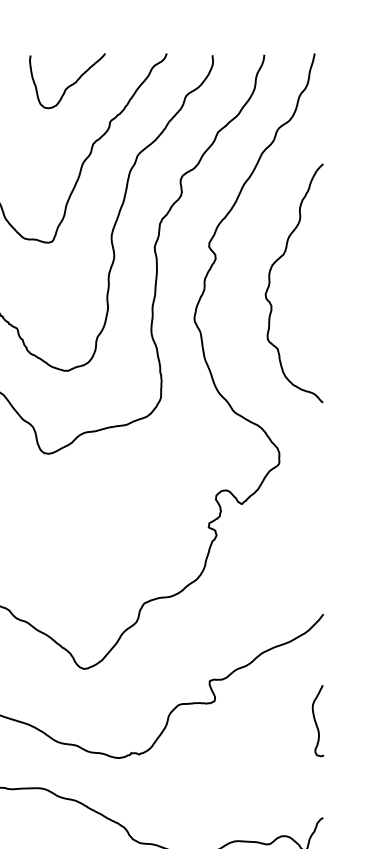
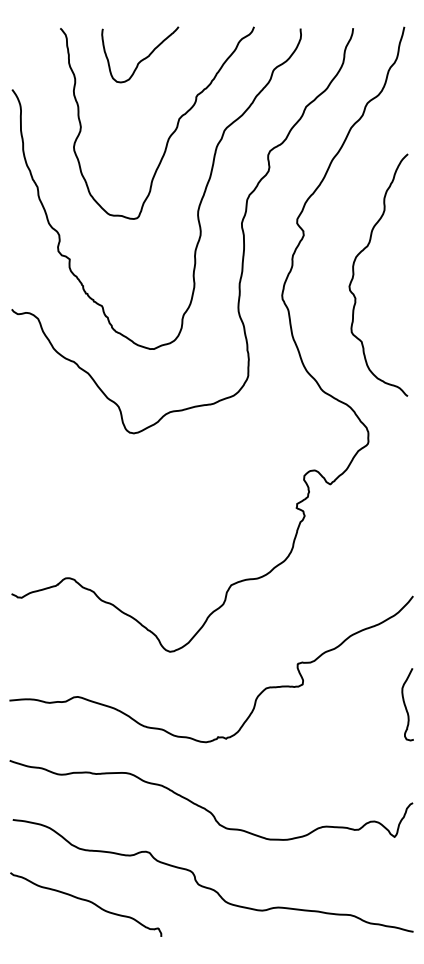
curve: (71, 83) -> (144, 57), moved
curve: (270, 282) -> (354, 274), moved

